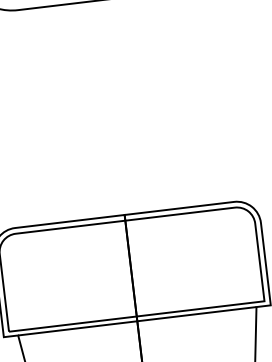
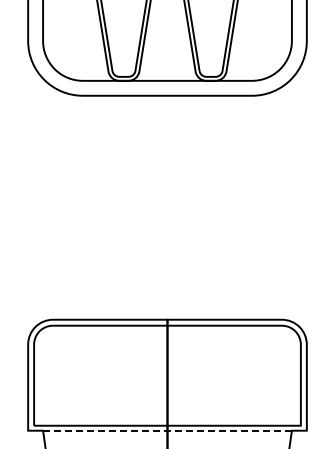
line: (137, 321) -> (167, 430), solid -> dashed

